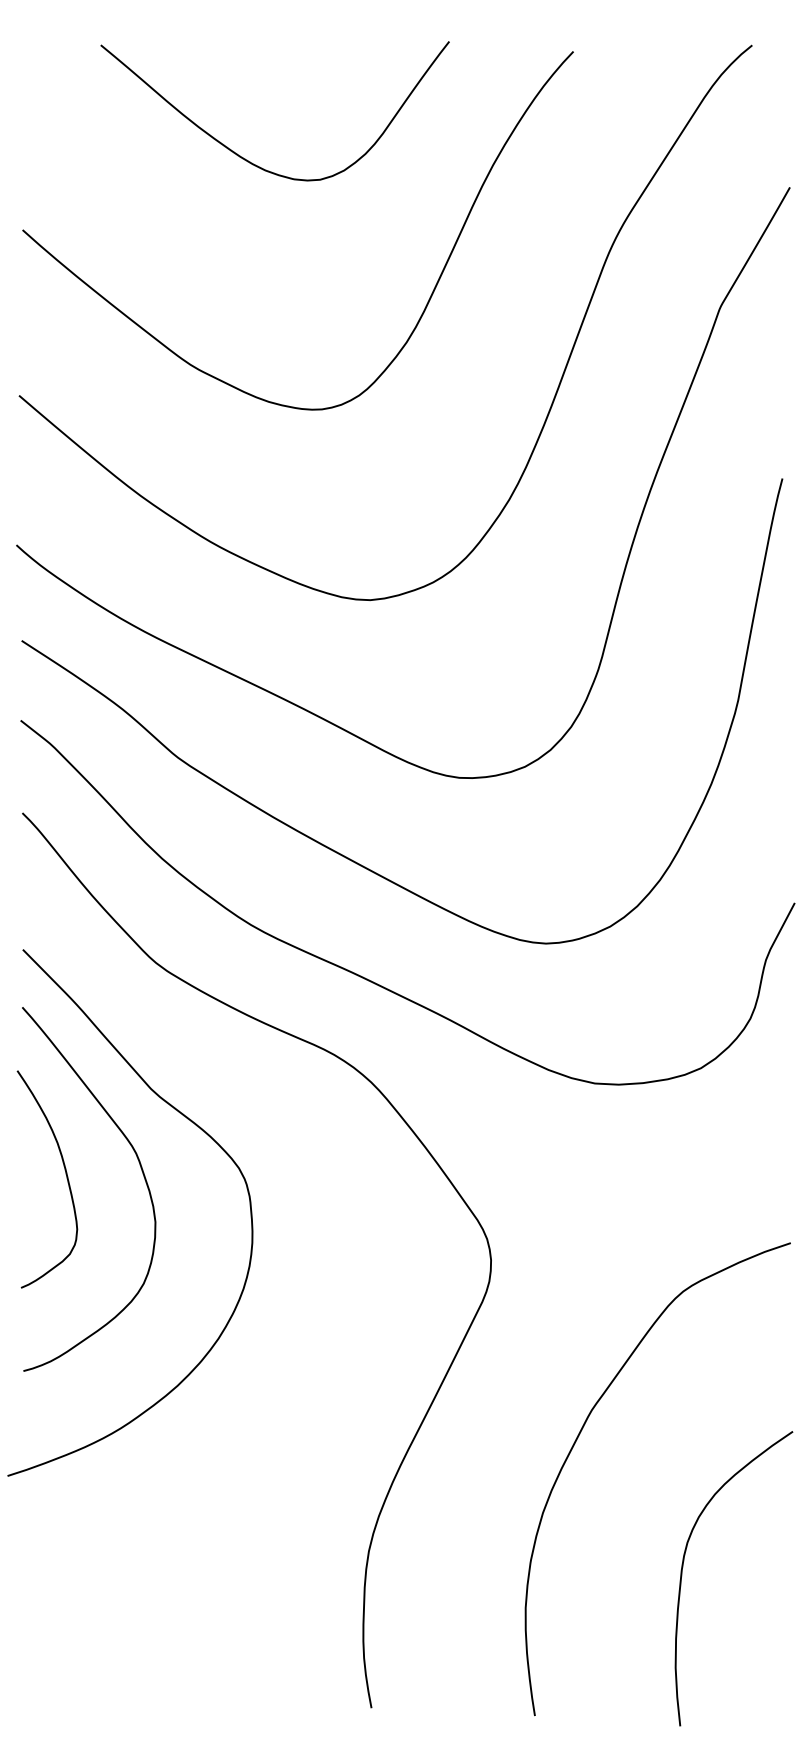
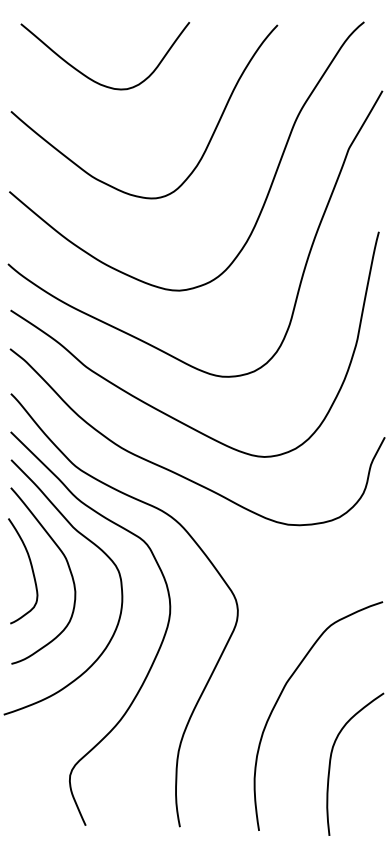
curve: (250, 159) -> (93, 79), moved
curve: (316, 1361) -> (153, 659), added

